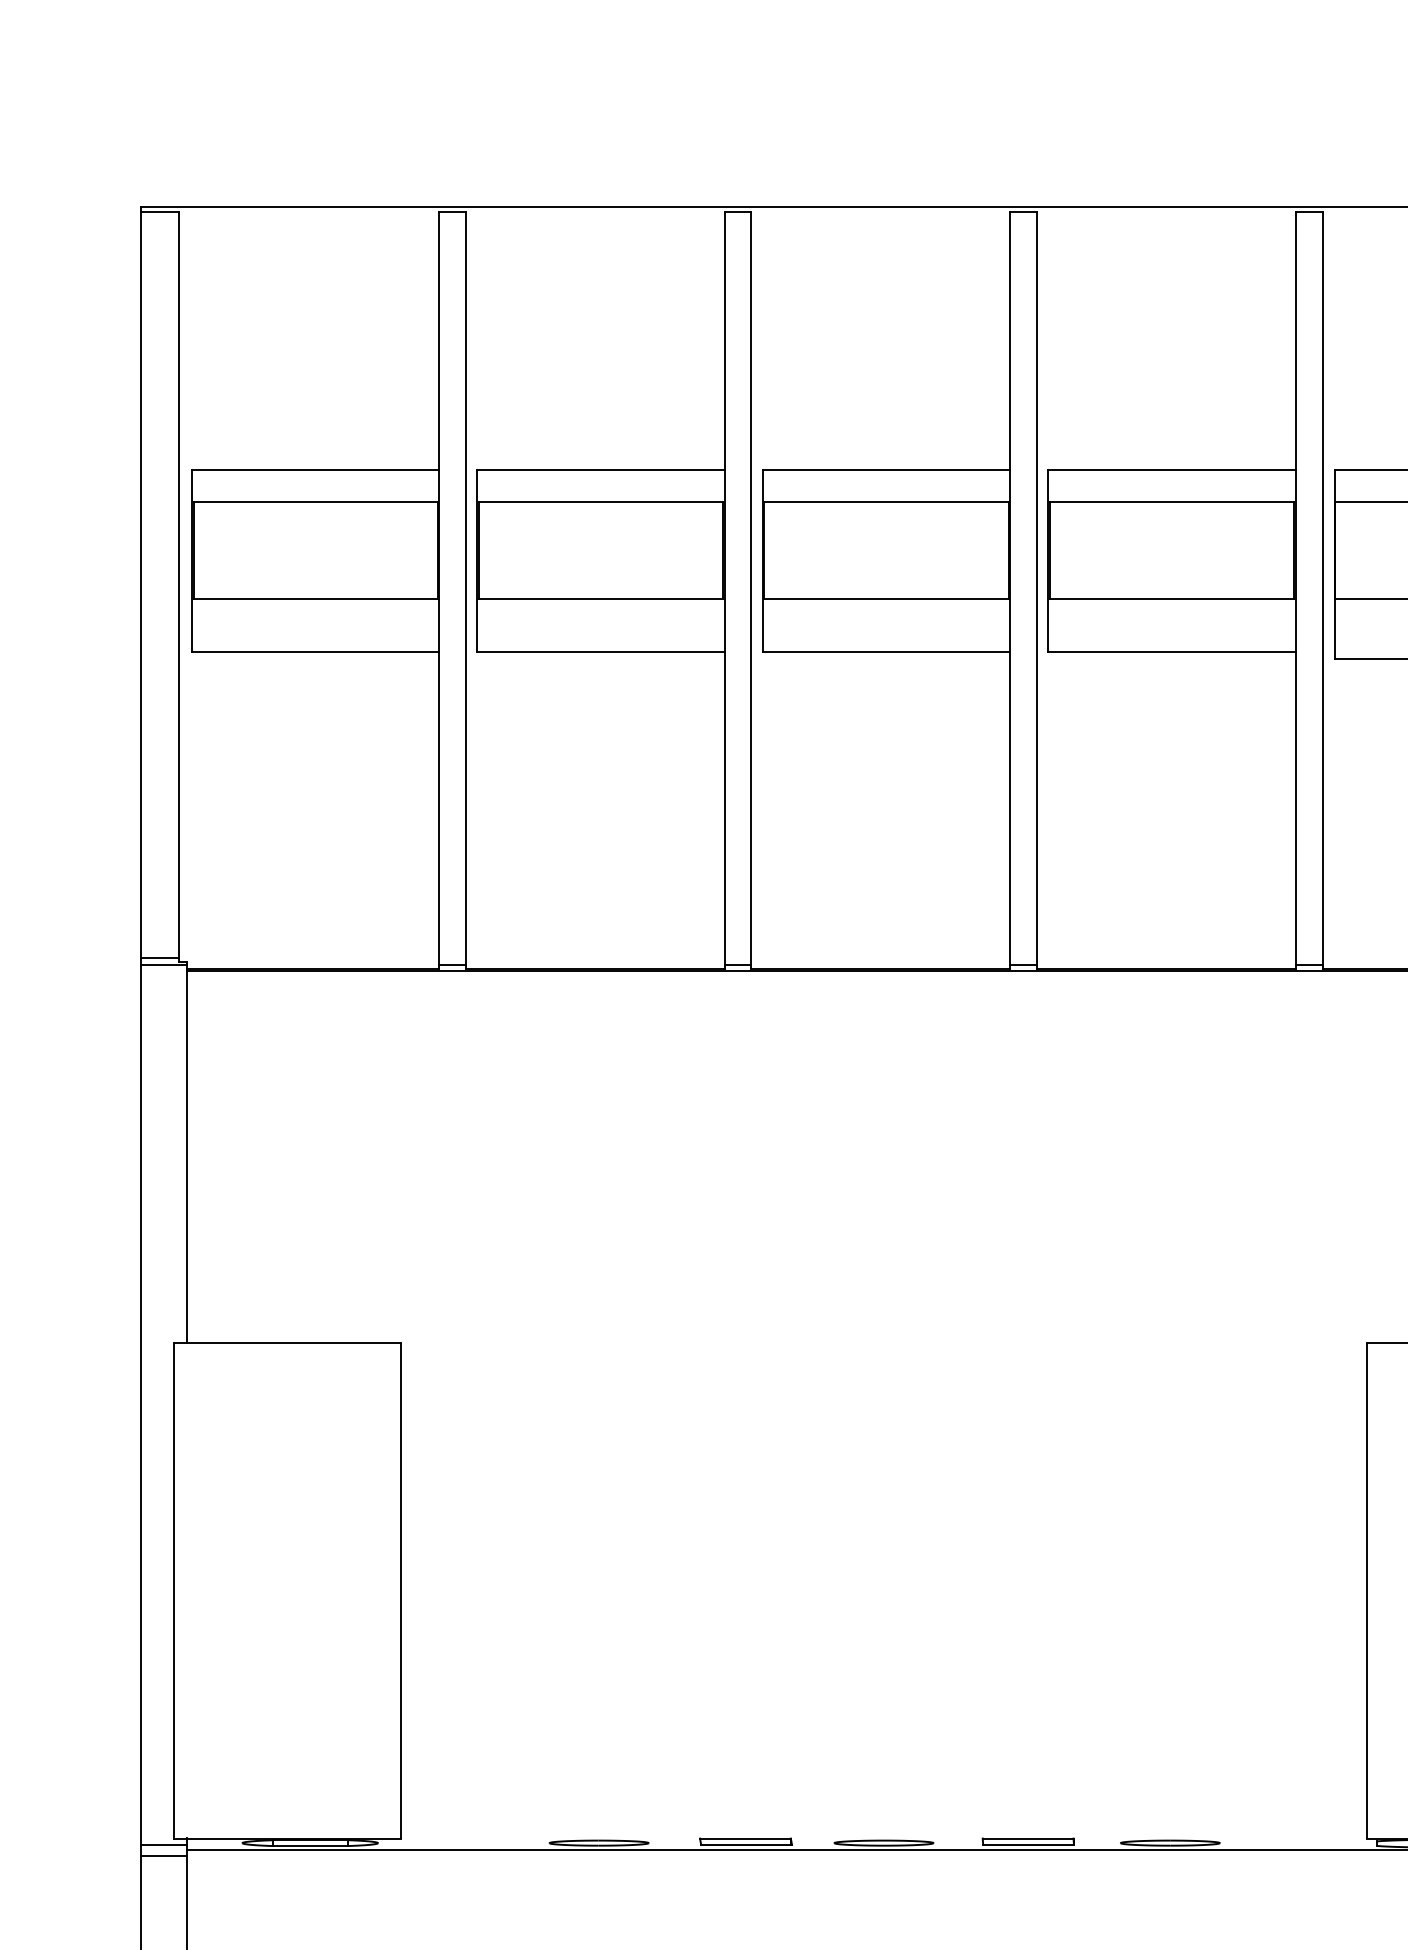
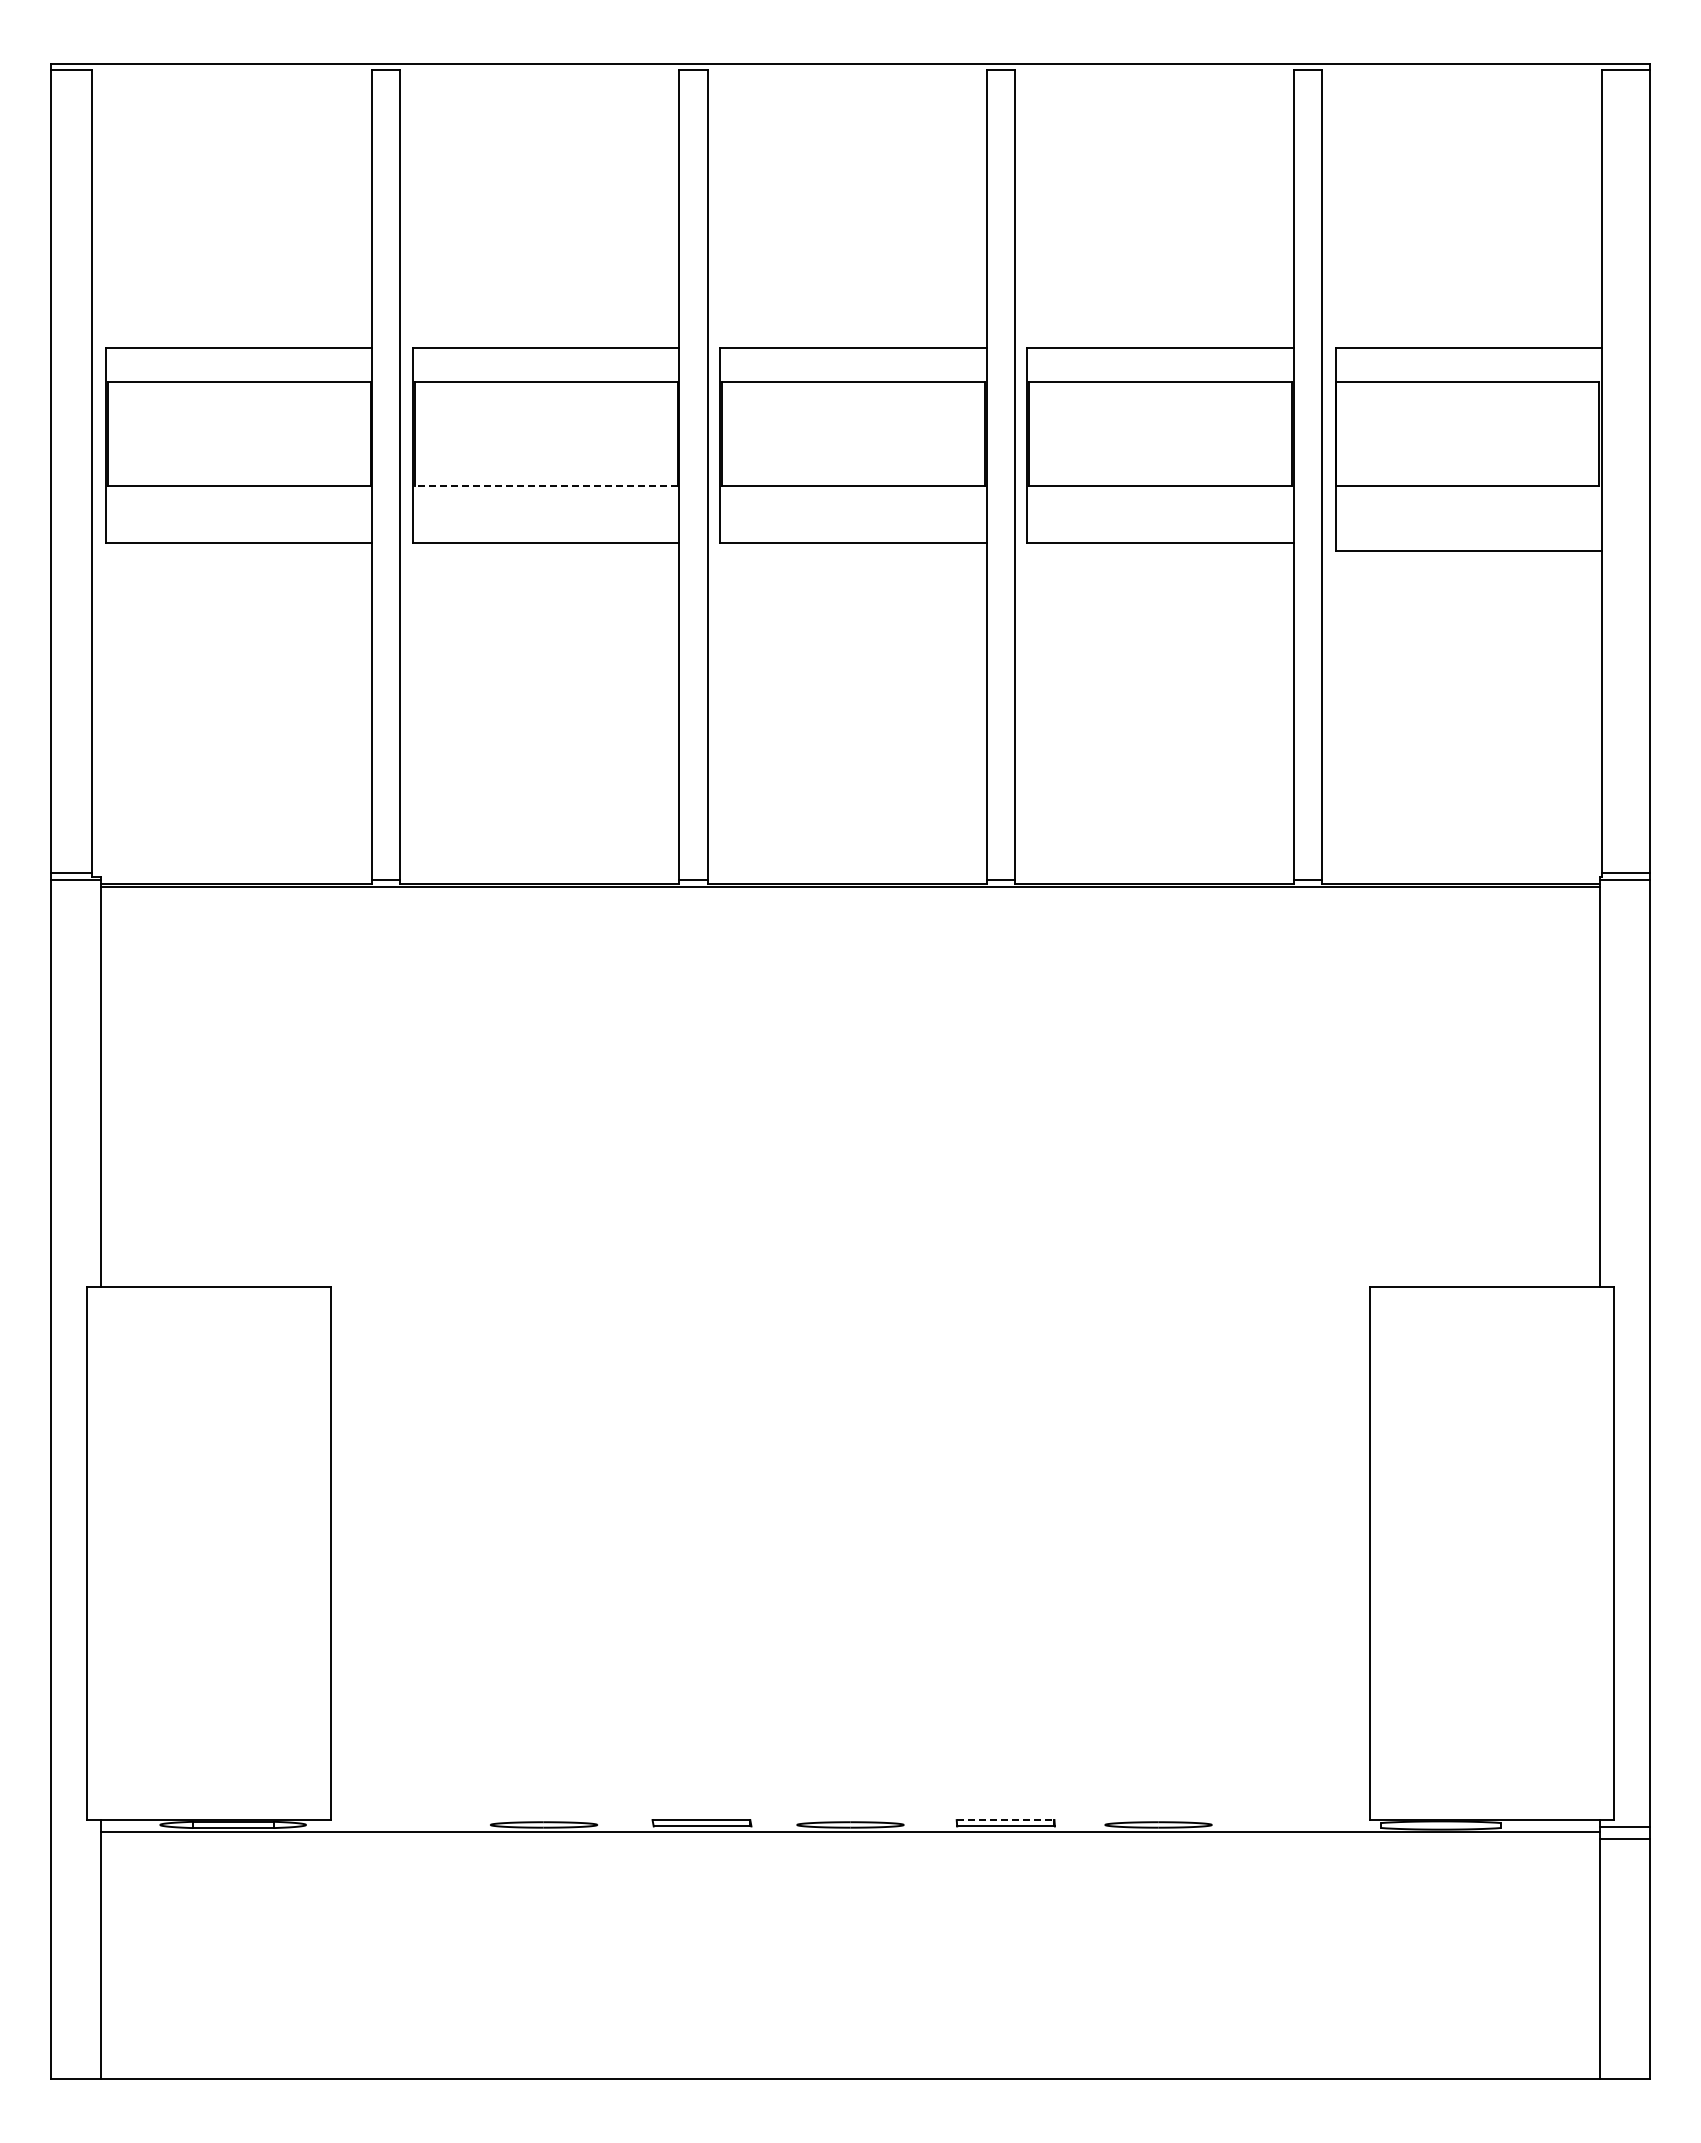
line: (601, 598) -> (546, 485), solid -> dashed
line: (1028, 1838) -> (1005, 1820), solid -> dashed
line: (163, 1844) -> (75, 1826), removed
line: (163, 1856) -> (75, 1839), removed

